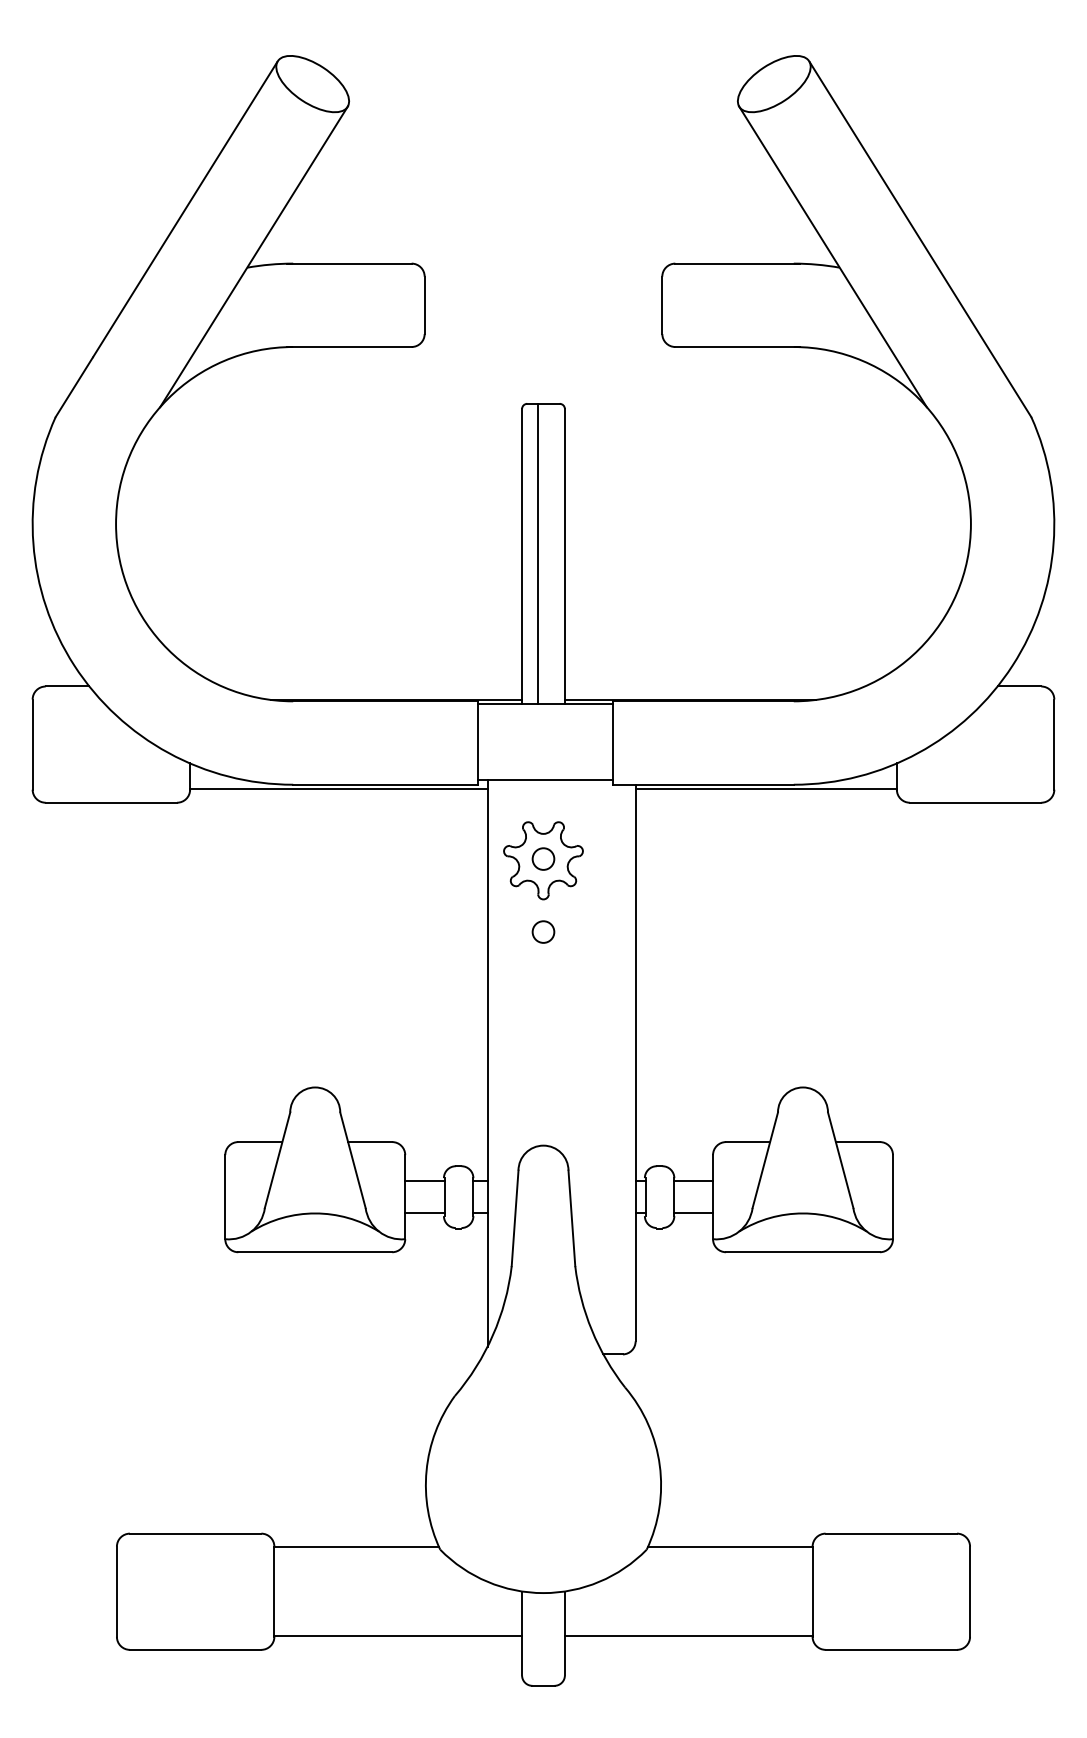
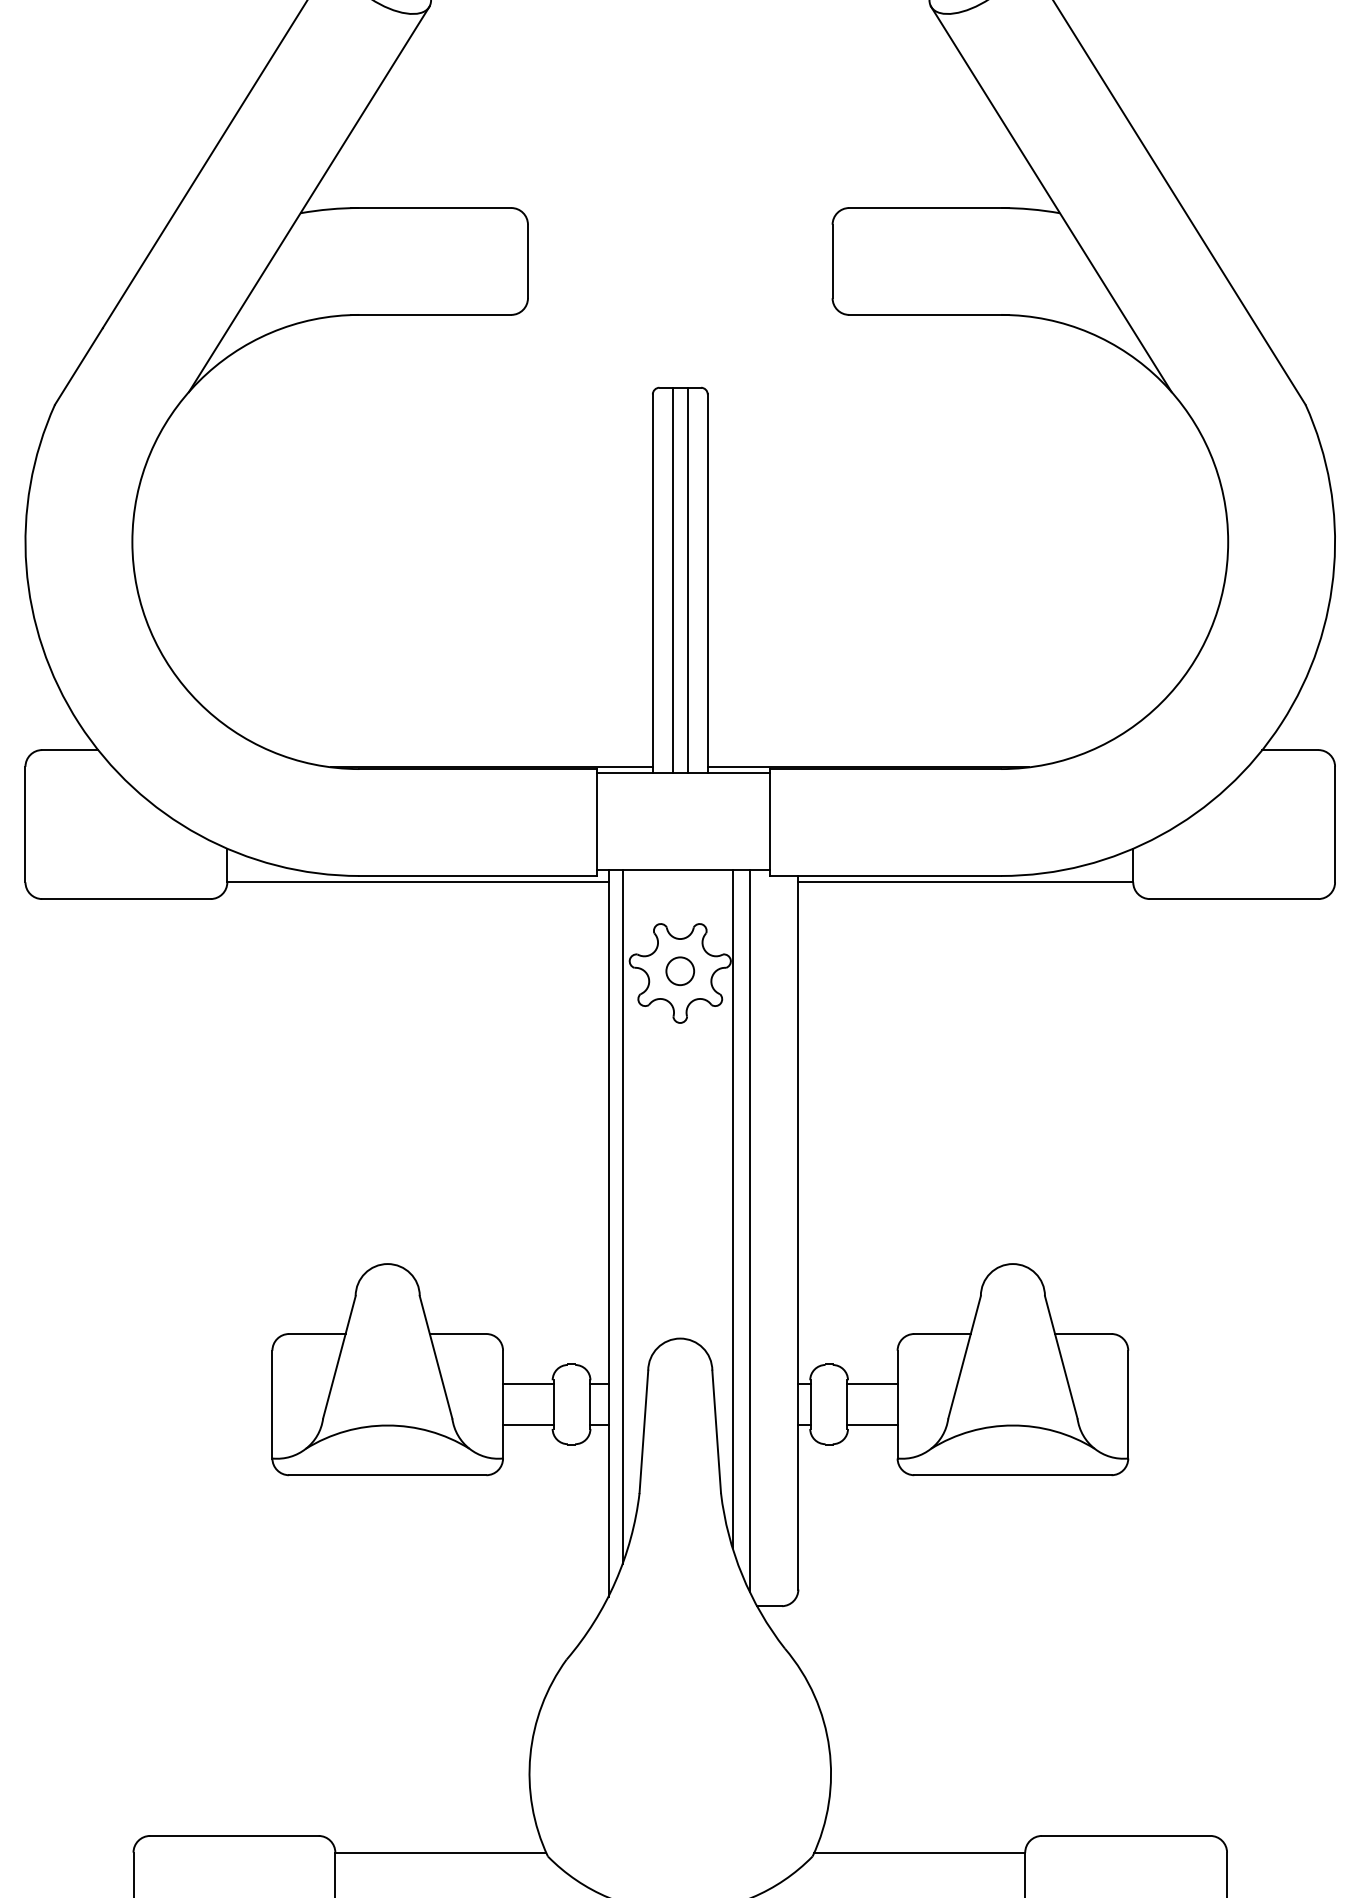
line: (549, 553) -> (687, 579), added
circle: (543, 931) -> (680, 1064), removed
line: (584, 1044) -> (732, 1208), added
line: (498, 1050) -> (622, 1216), added
line: (597, 1061) -> (749, 1230), added

